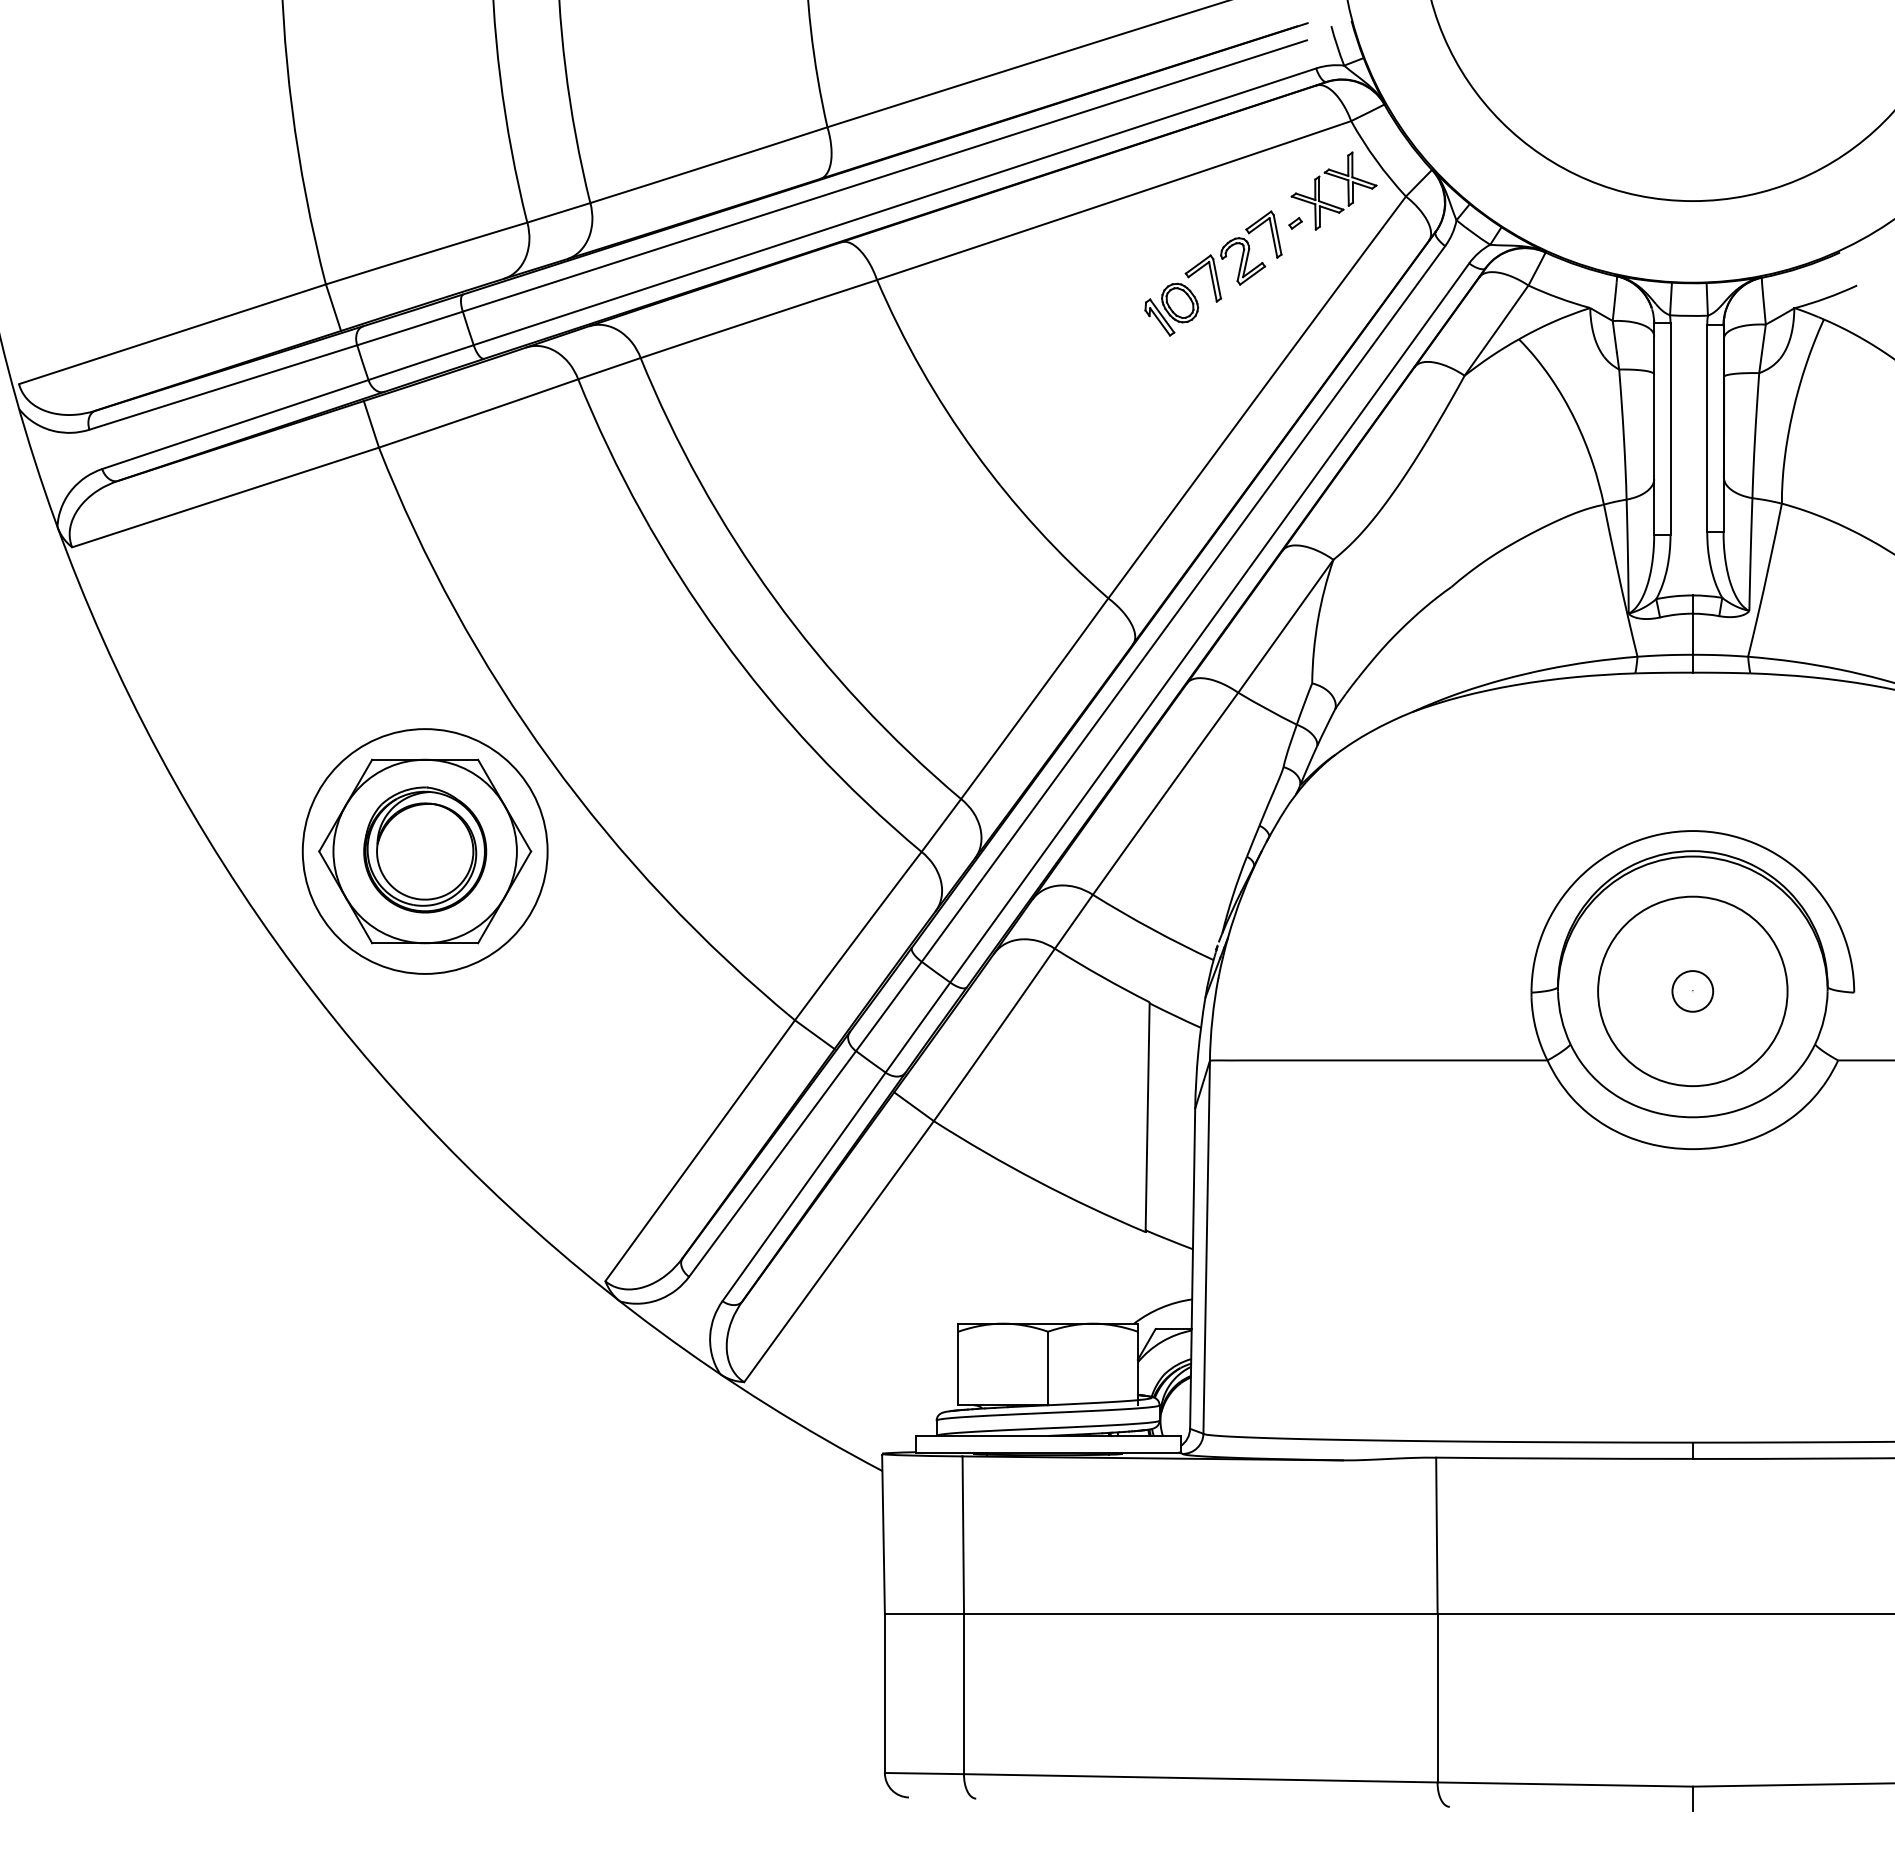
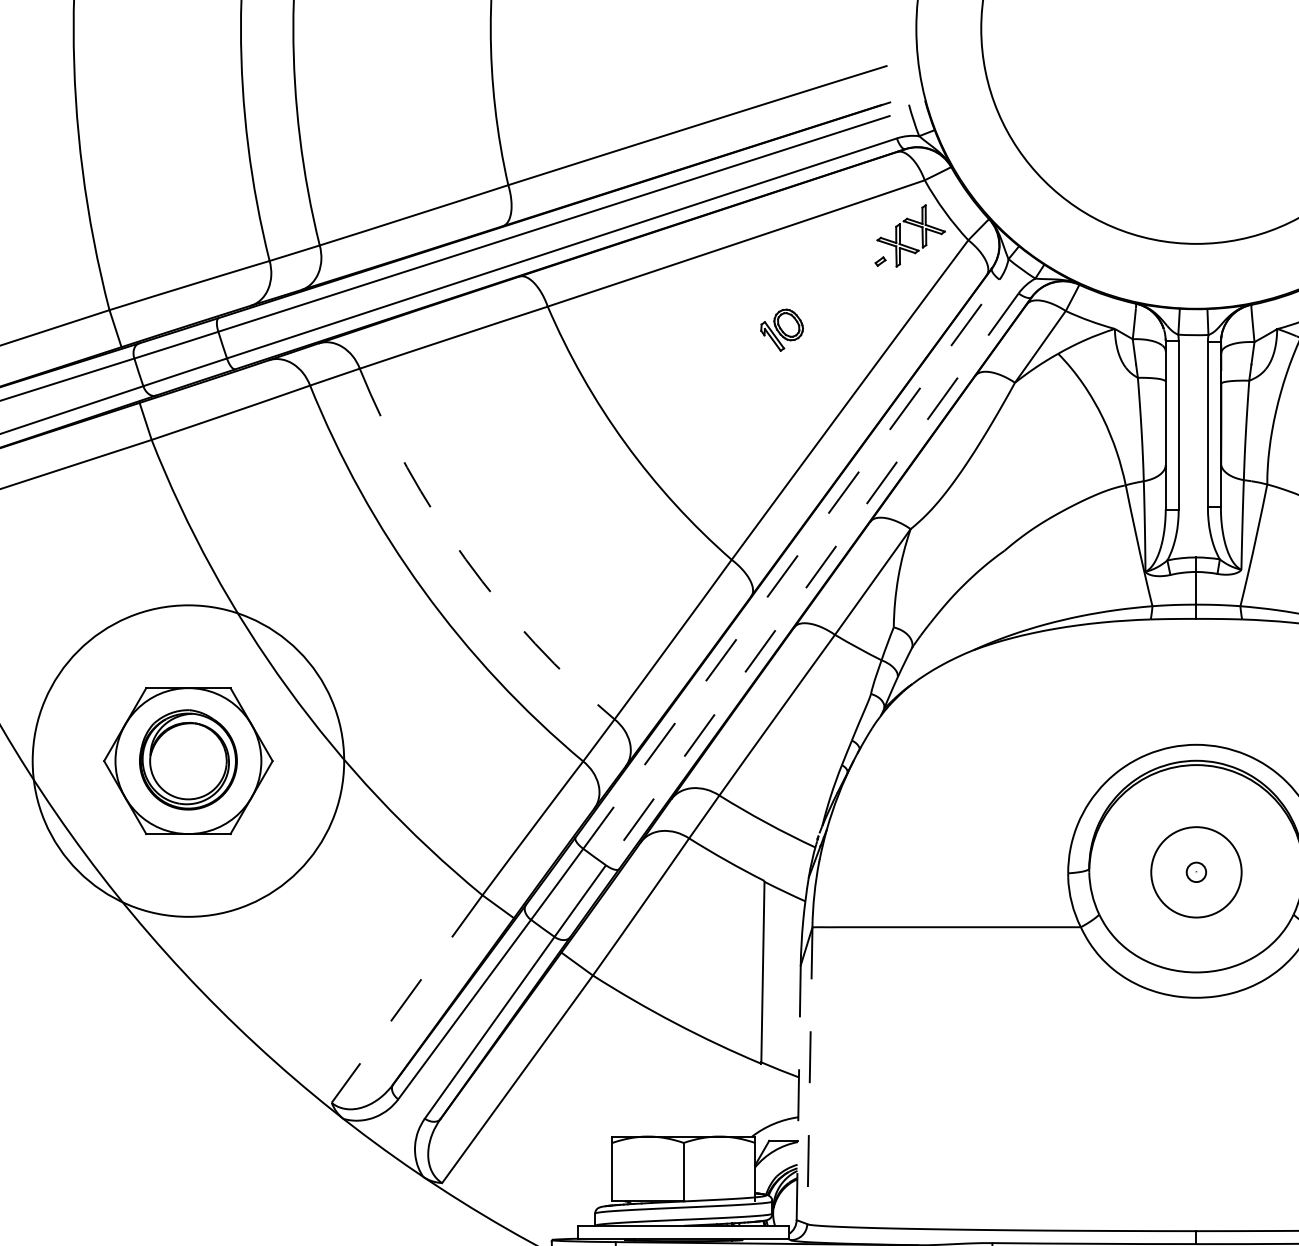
part: (1226, 256) -> (825, 287), removed
arc: (774, 598) -> (466, 559), solid -> dashed
line: (1183, 603) -> (791, 563), solid -> dashed
line: (1209, 623) -> (812, 579), solid -> dashed
circle: (424, 851) -> (187, 761), size x1.6
circle: (1692, 991) -> (1196, 872), size x0.6
circle: (1692, 991) -> (1196, 872), size x0.6
line: (699, 1151) -> (406, 999), solid -> dashed
line: (1206, 1247) -> (809, 1075), solid -> dashed
line: (1192, 1269) -> (798, 1093), solid -> dashed

